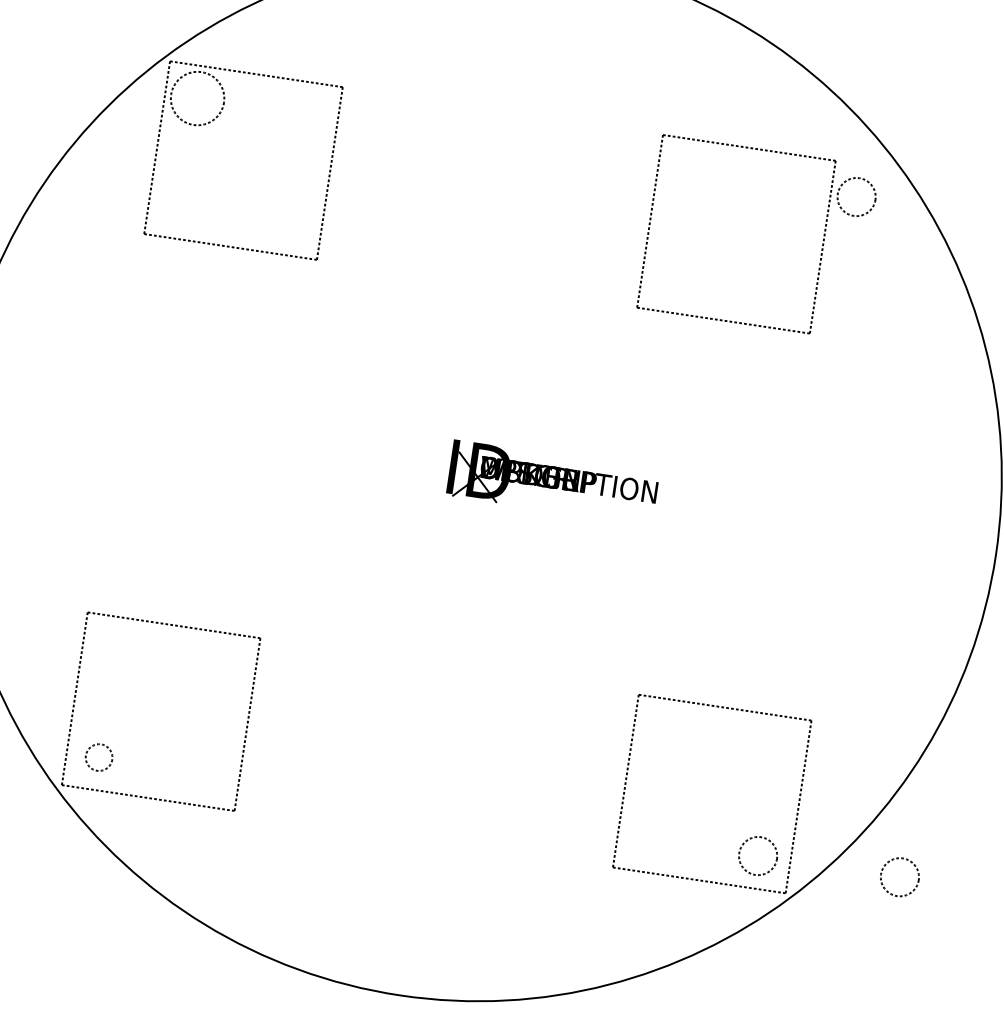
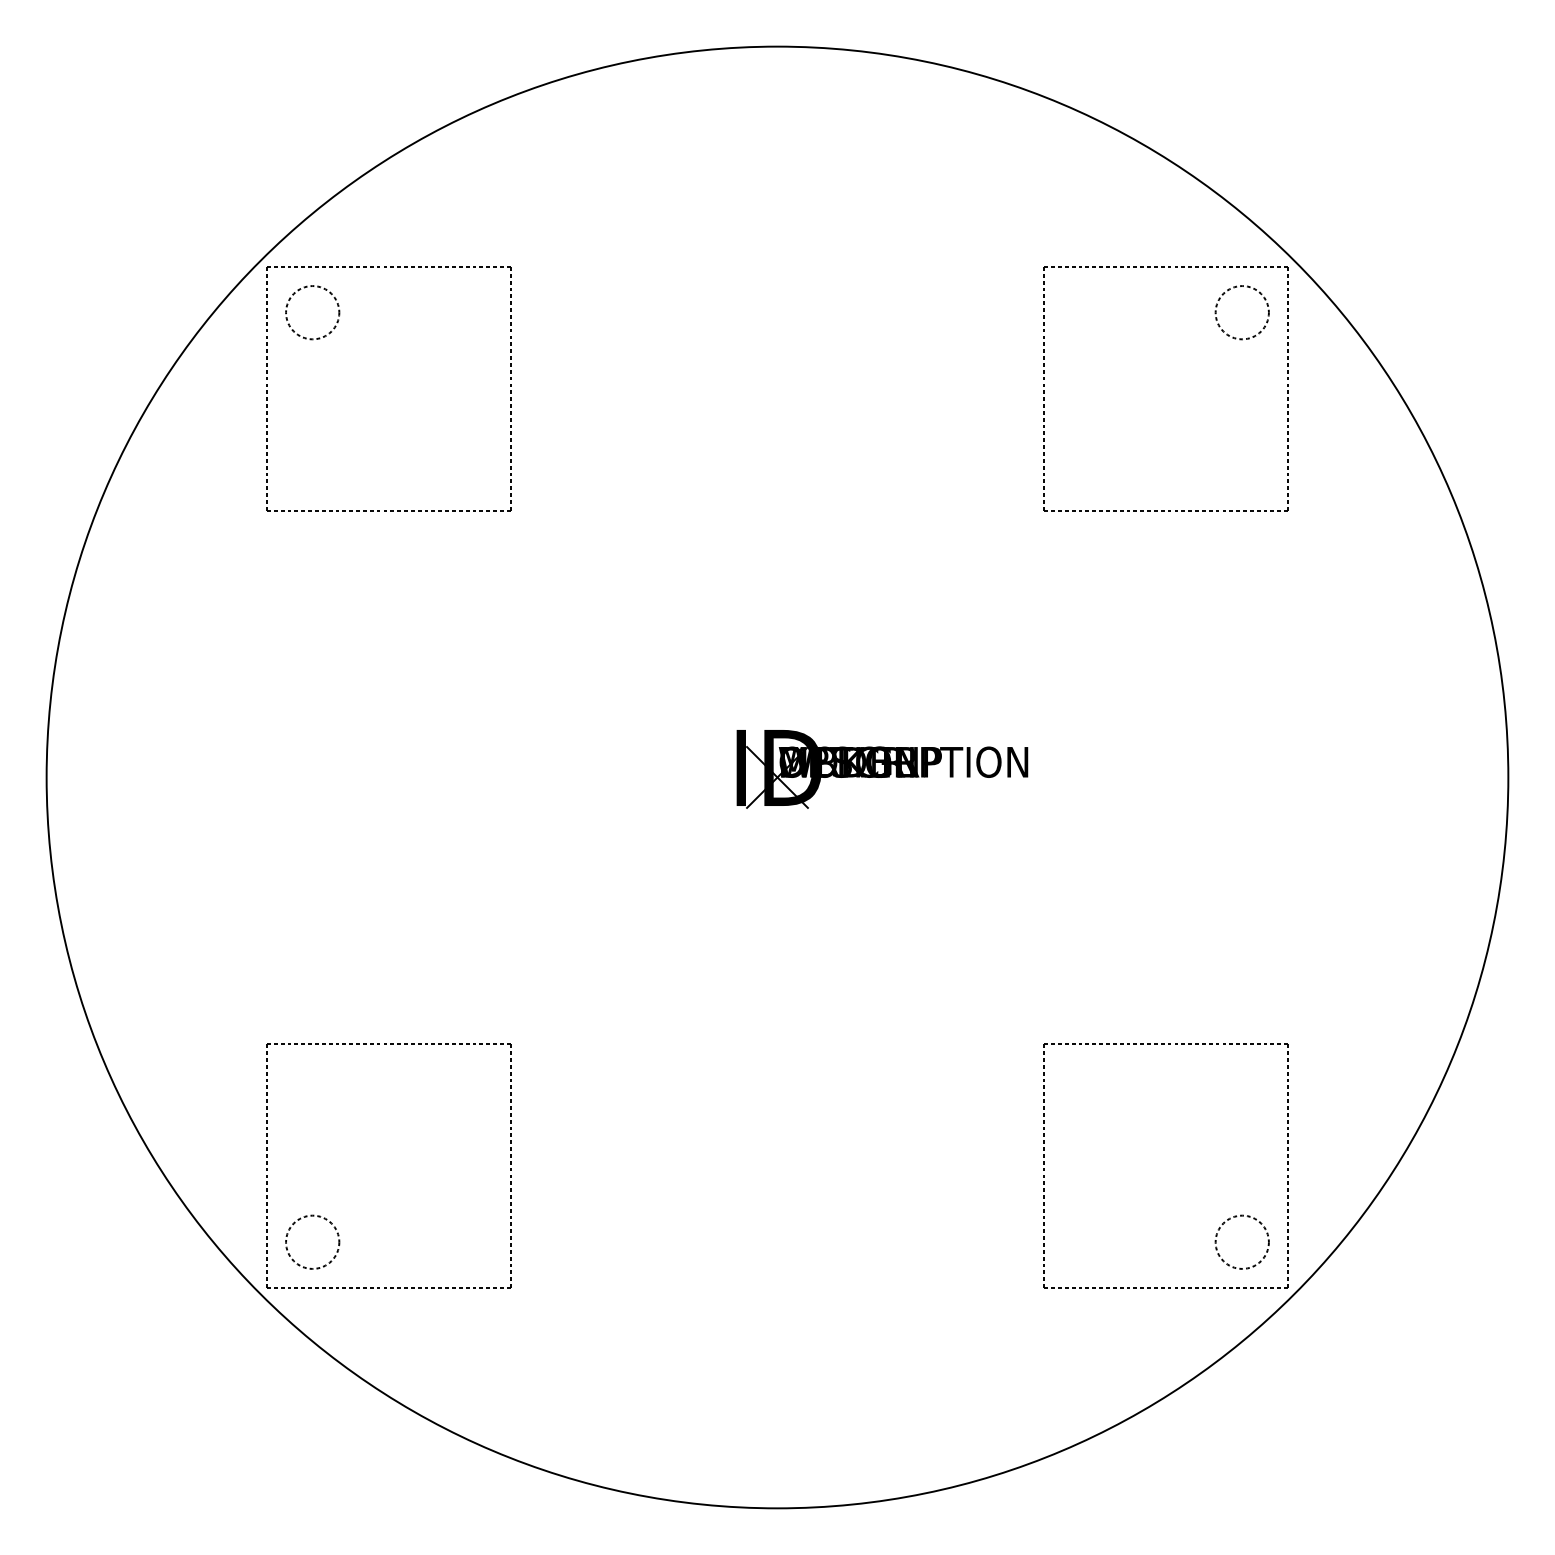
circle: (197, 98) -> (312, 312), size x0.71
part: (748, 148) -> (1164, 267), moved
circle: (99, 757) -> (312, 1241), size x1.43
circle: (899, 876) -> (1441, 1241), removed

